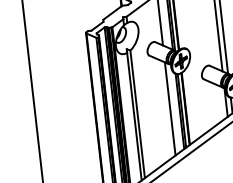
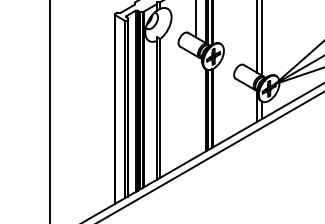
line: (169, 108) -> (195, 106), removed

